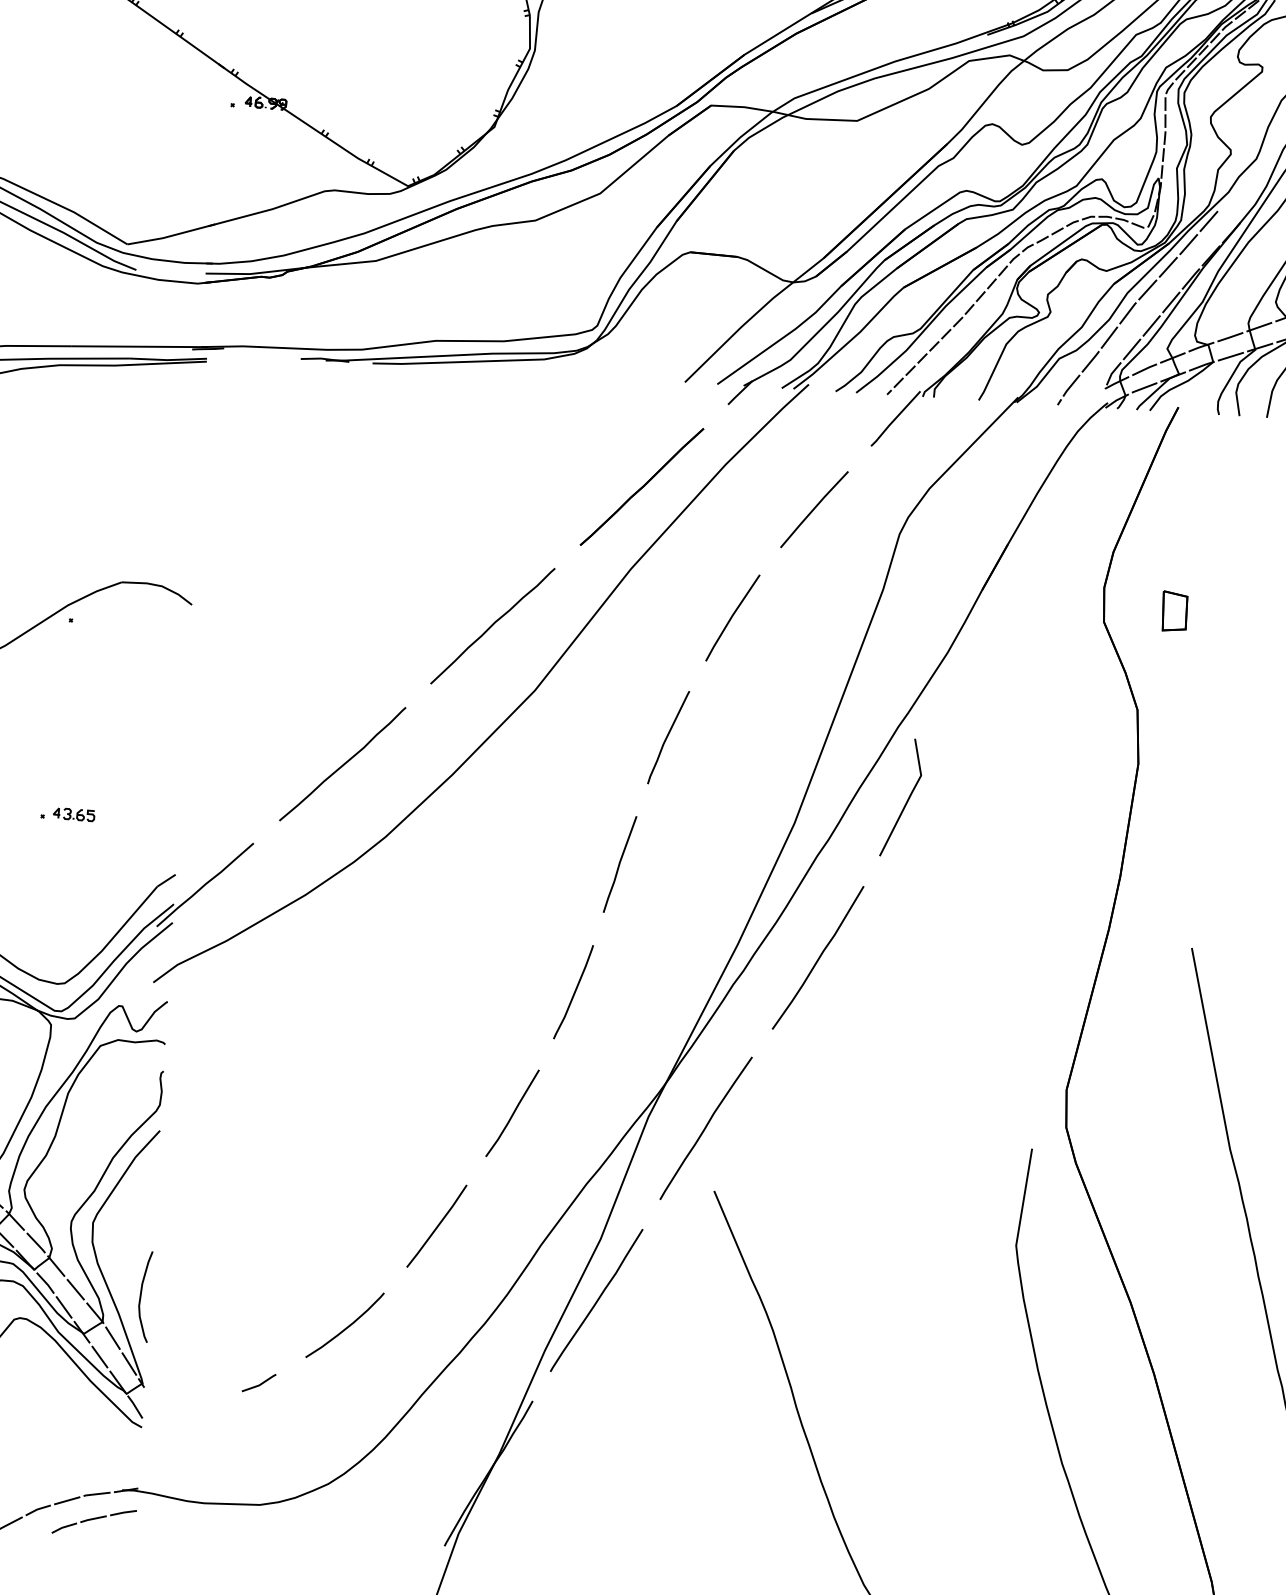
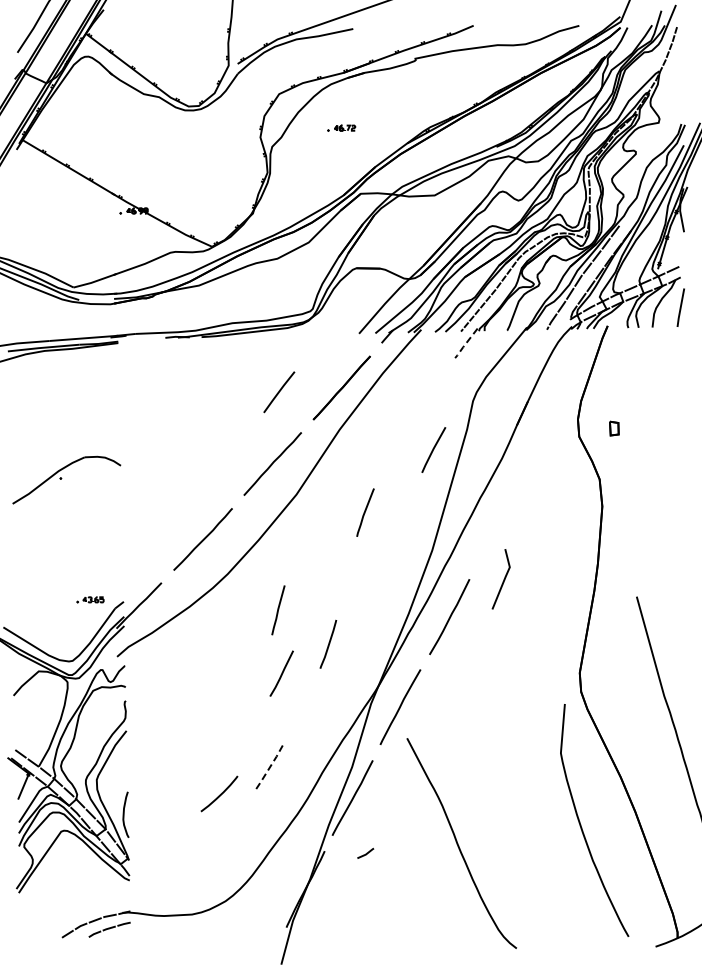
line: (893, 420) -> (465, 344), solid -> dashed
line: (814, 510) -> (279, 392), moved
part: (1175, 611) -> (614, 428), size x0.7
line: (732, 616) -> (433, 449), moved
line: (904, 802) -> (502, 581), moved
part: (68, 813) -> (90, 599), moved
line: (620, 864) -> (278, 610), moved
line: (512, 1113) -> (281, 673), moved
line: (436, 1226) -> (269, 767), solid -> dashed
curve: (347, 1324) -> (220, 793), moved
line: (260, 1381) -> (366, 852), moved

